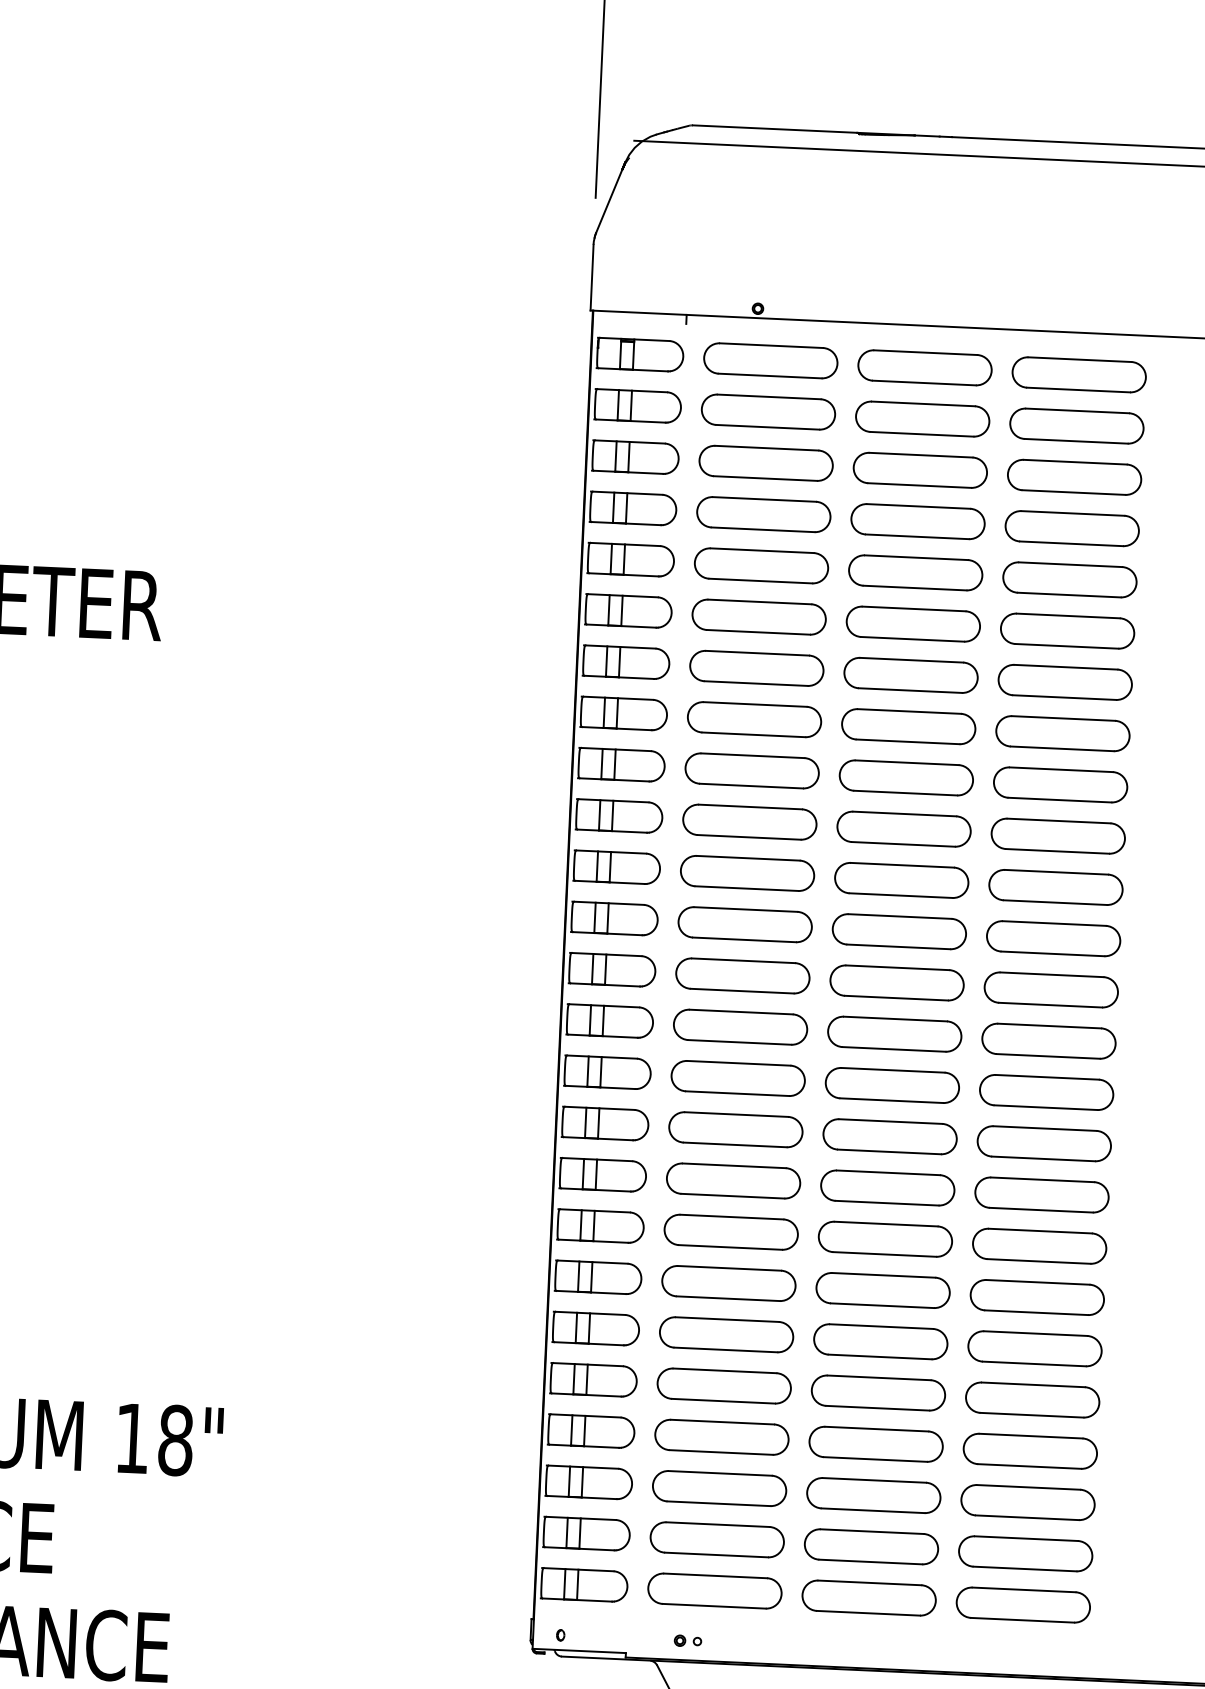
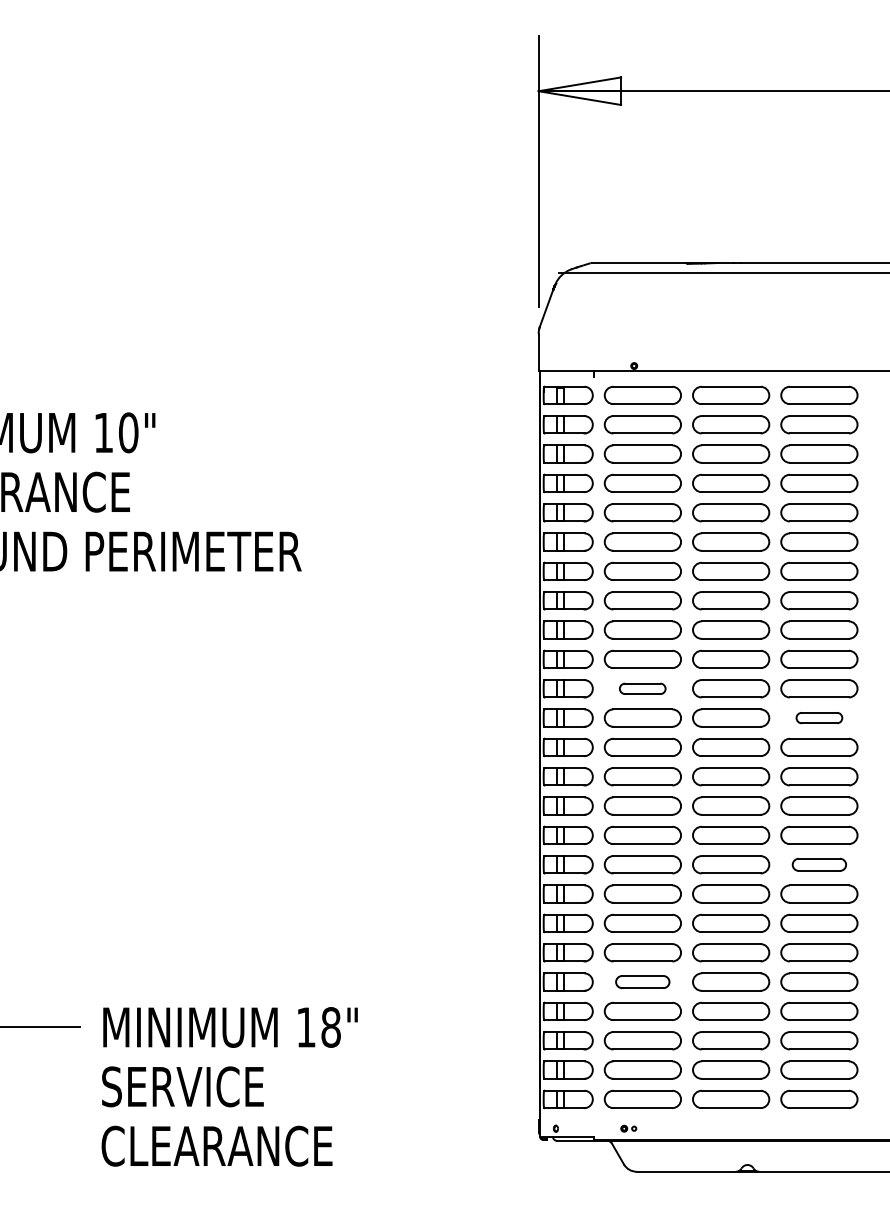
part: (746, 872) -> (642, 688), size x0.6
part: (1053, 937) -> (819, 717), size x0.6
part: (1042, 1194) -> (819, 864), size x0.7
part: (723, 1384) -> (642, 981), size x0.7

